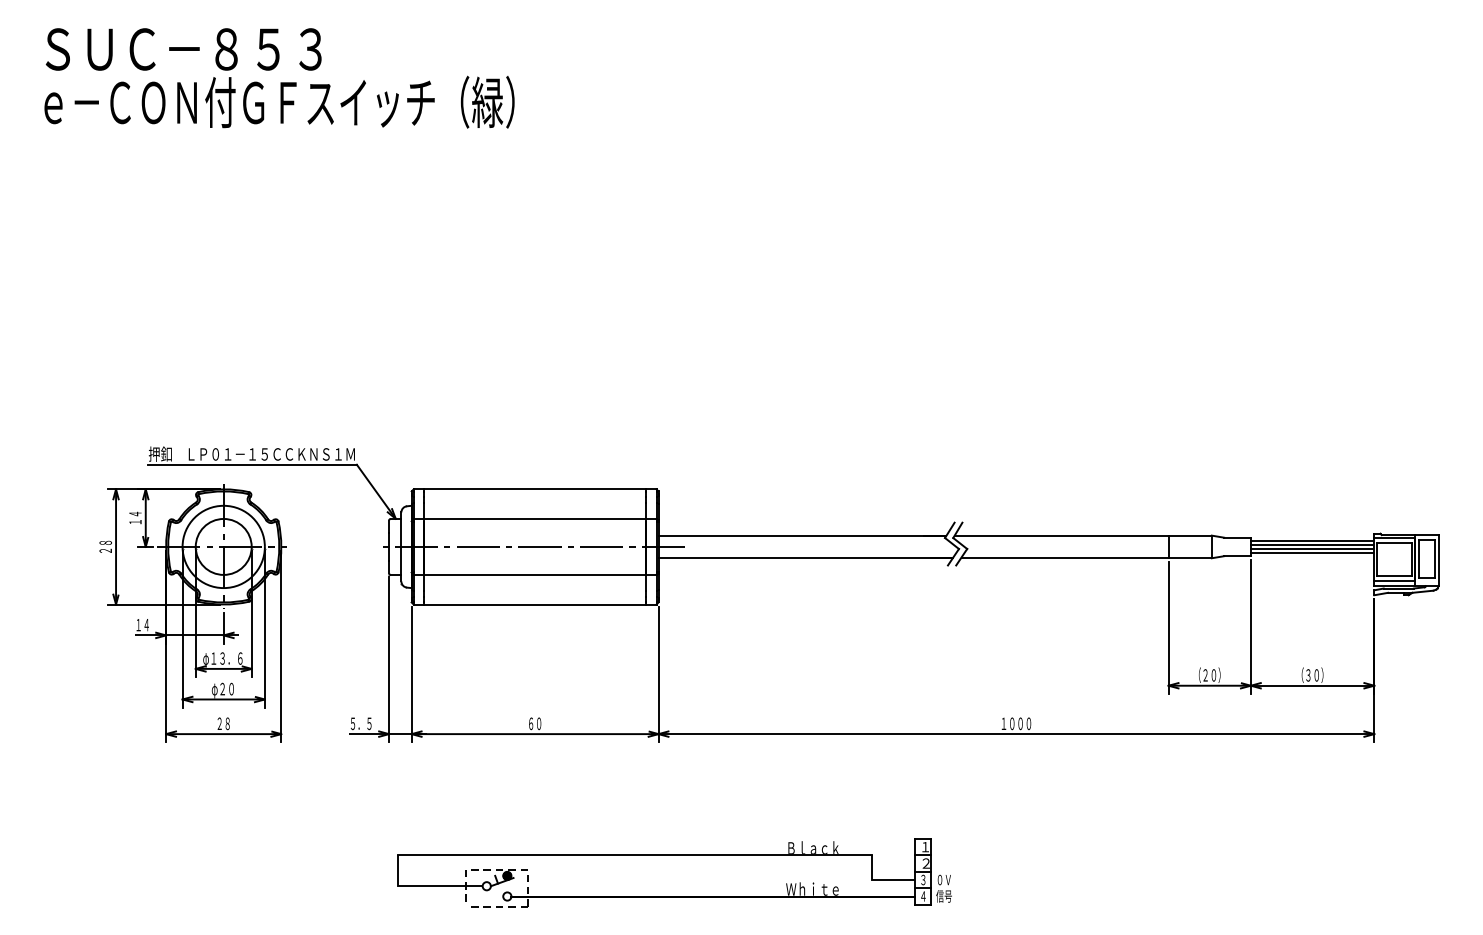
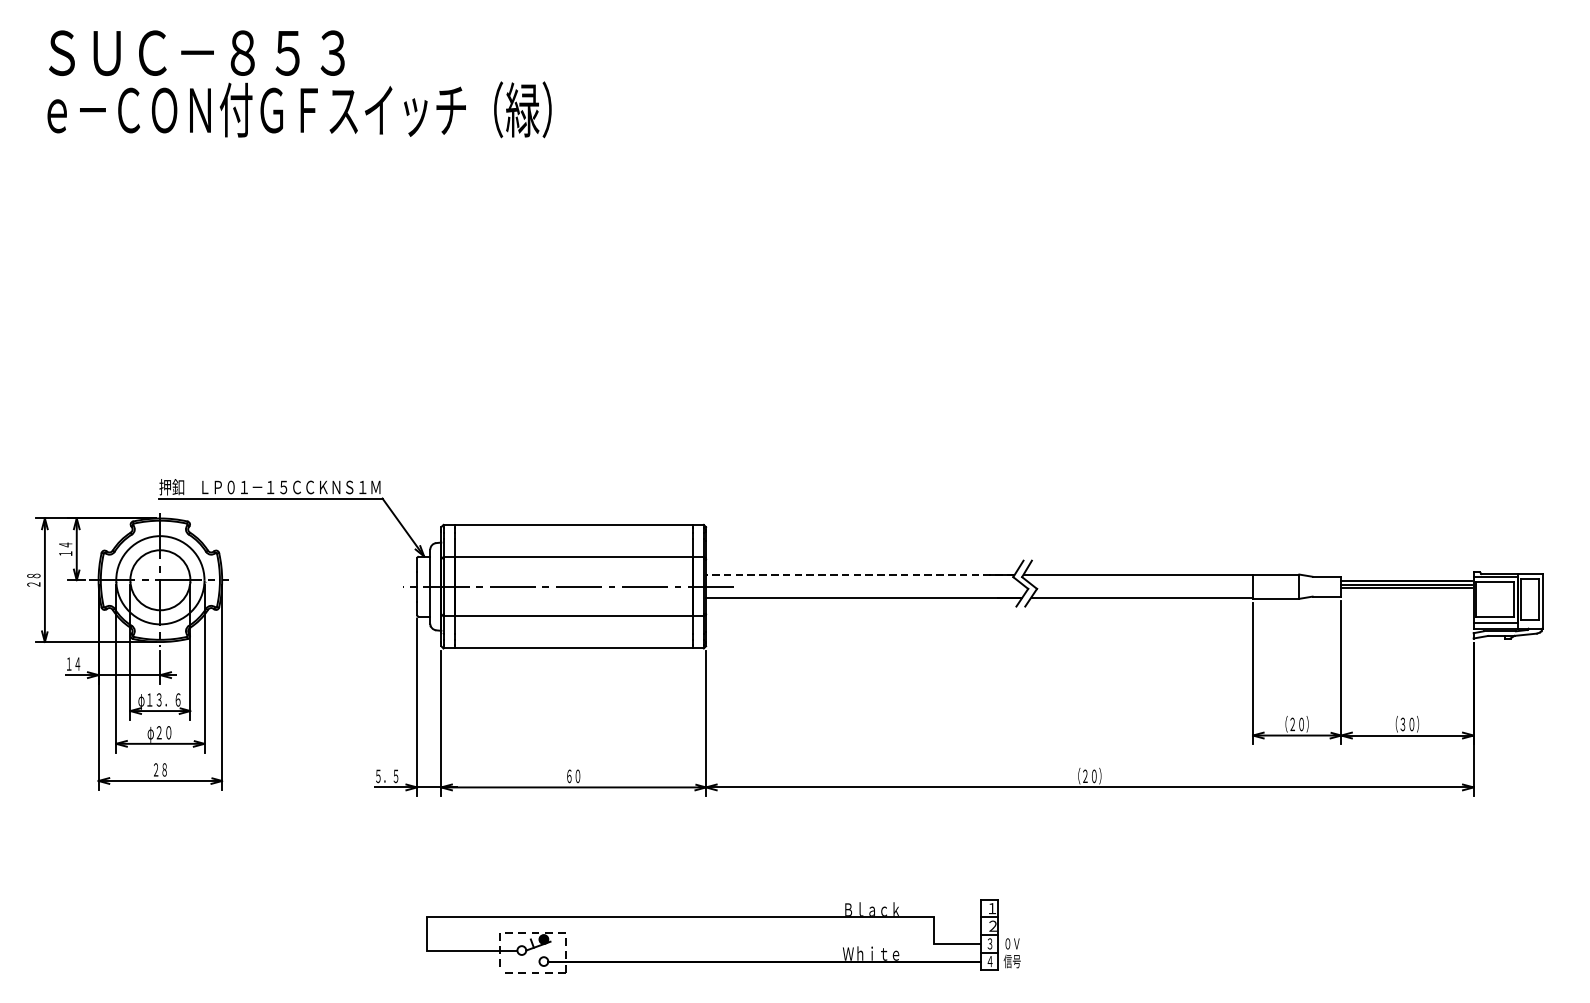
line: (802, 536) -> (860, 575), solid -> dashed
line: (1311, 552) -> (1406, 592), removed
part: (192, 613) -> (126, 651), moved
text: (1016, 723) -> (1089, 776), １０００ -> （２０）

